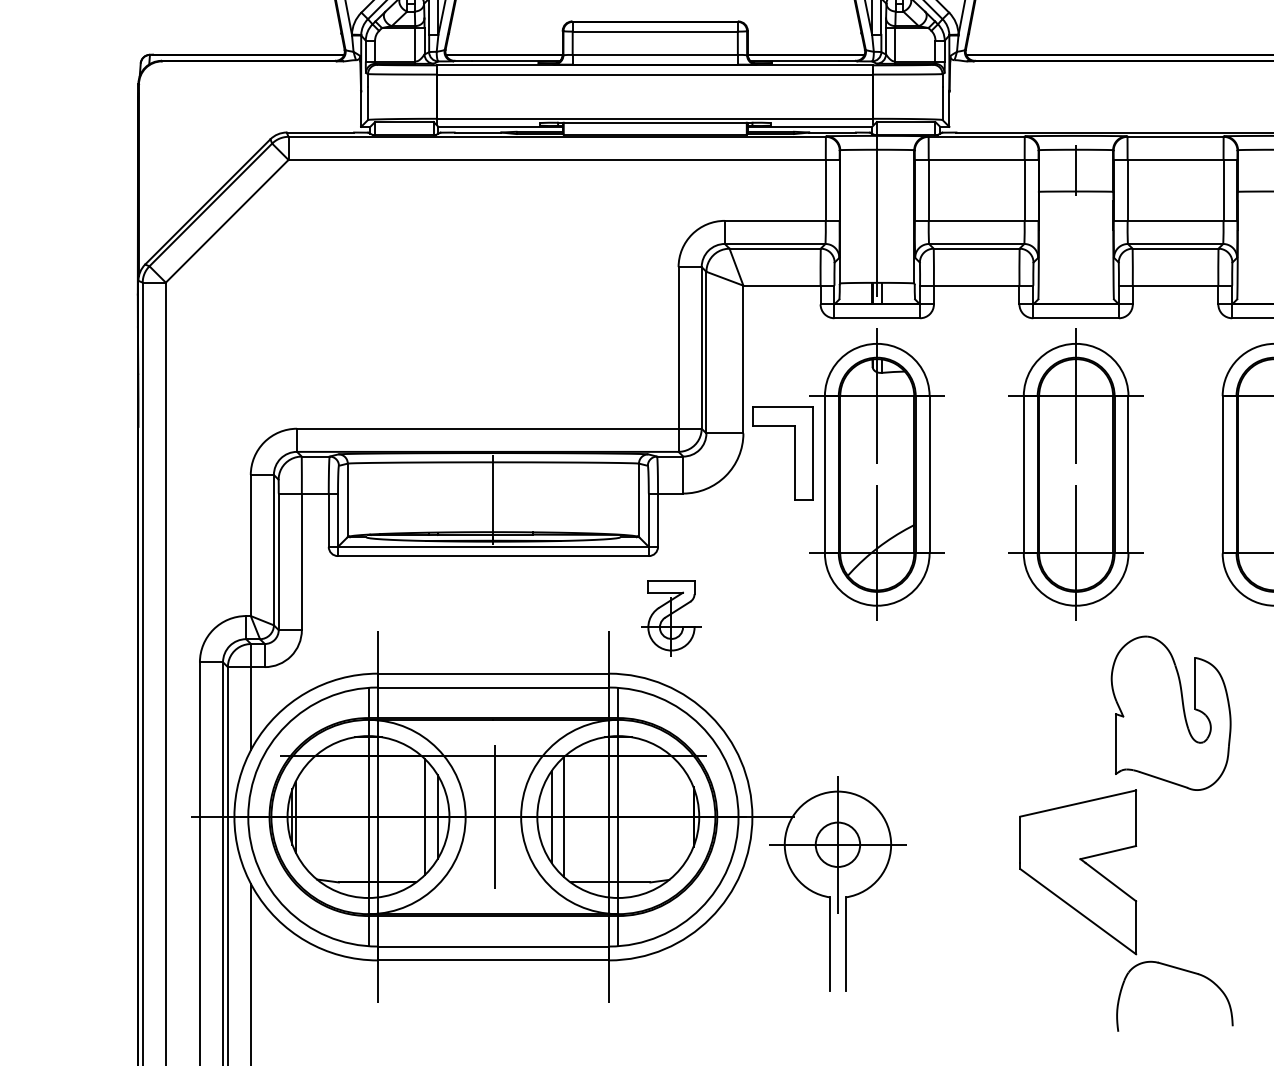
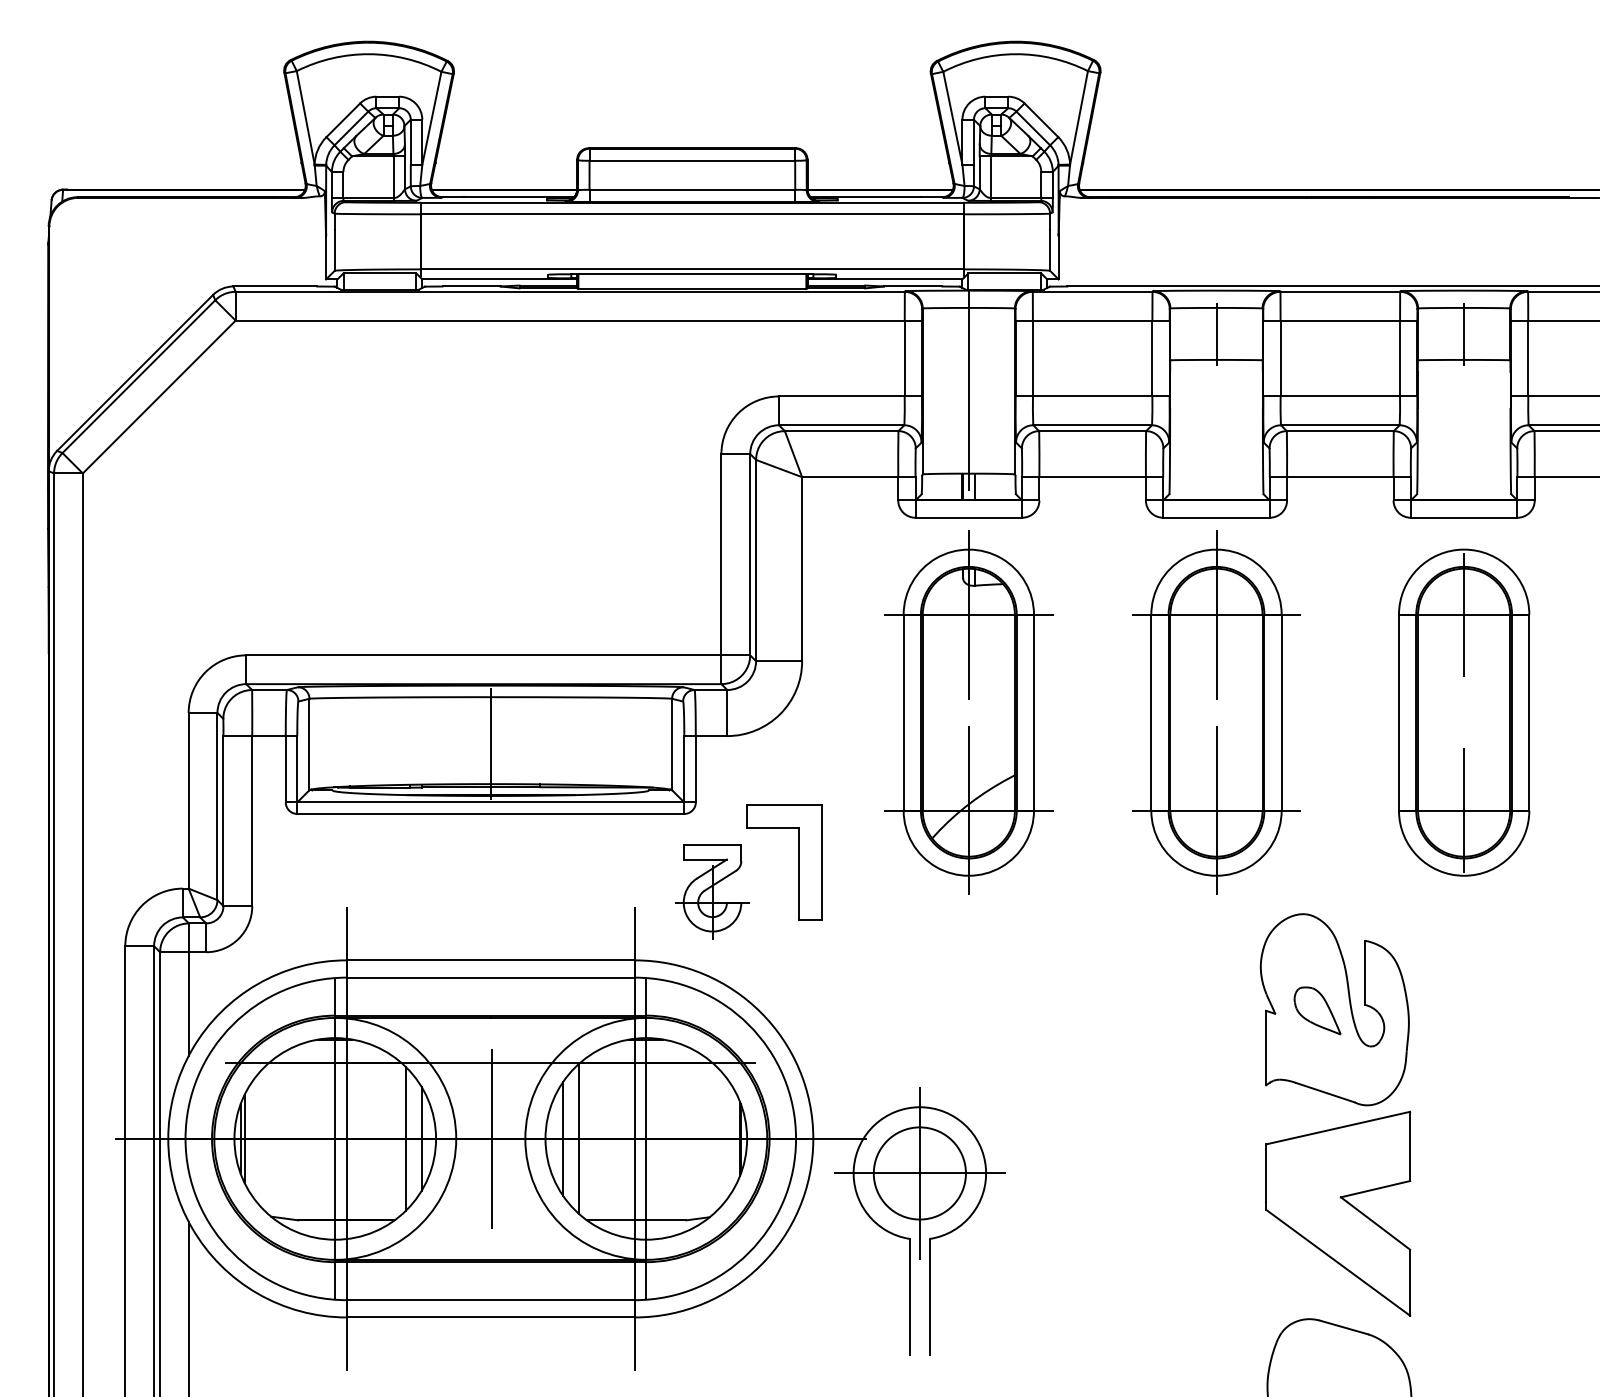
part: (794, 453) -> (798, 862), moved
part: (1157, 713) -> (1317, 1010), added
circle: (837, 844) -> (919, 1173), size x1.67
part: (1078, 872) -> (1338, 1213), moved

